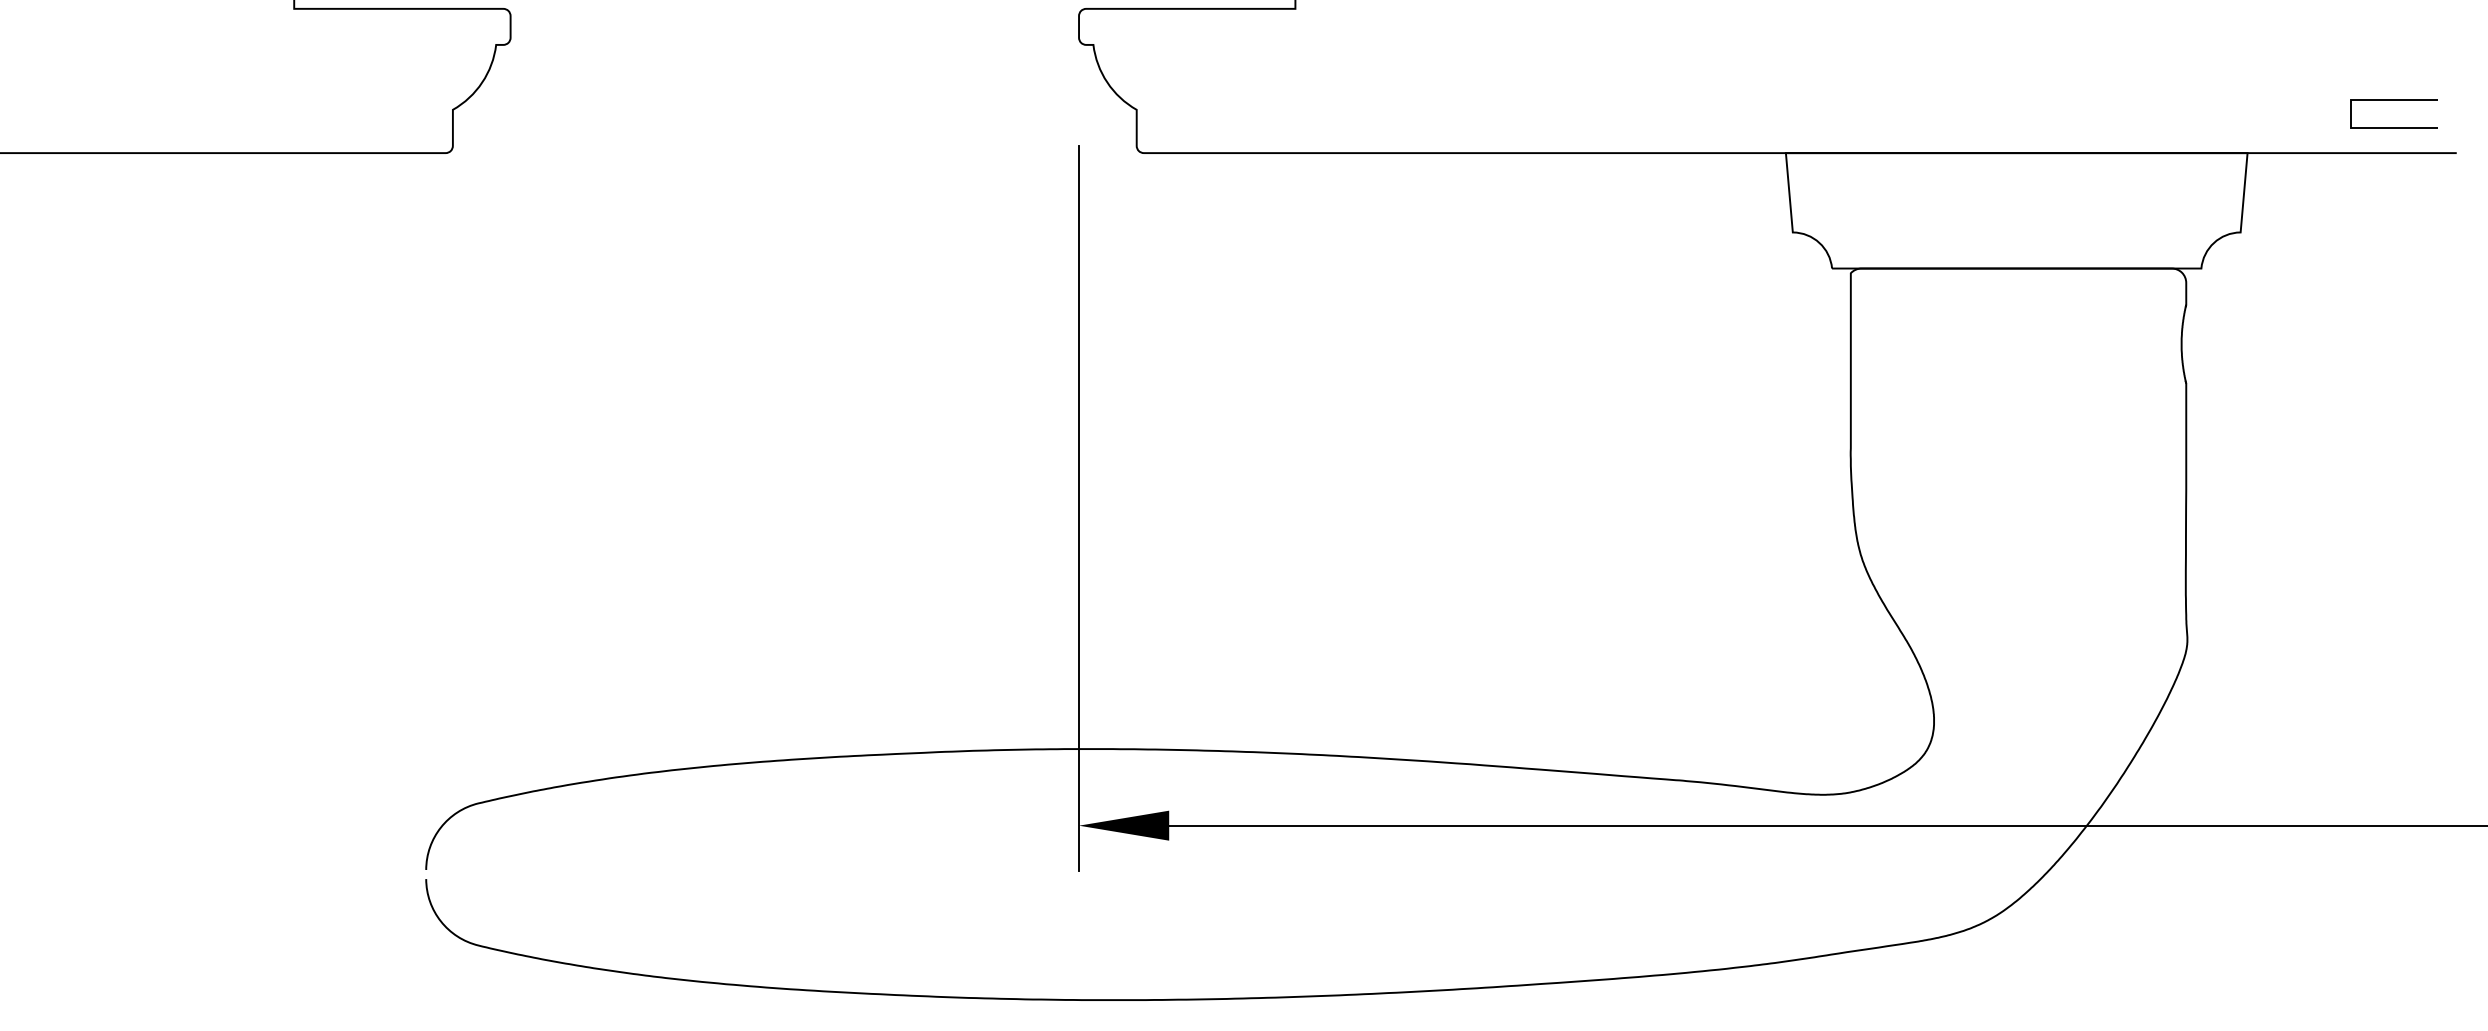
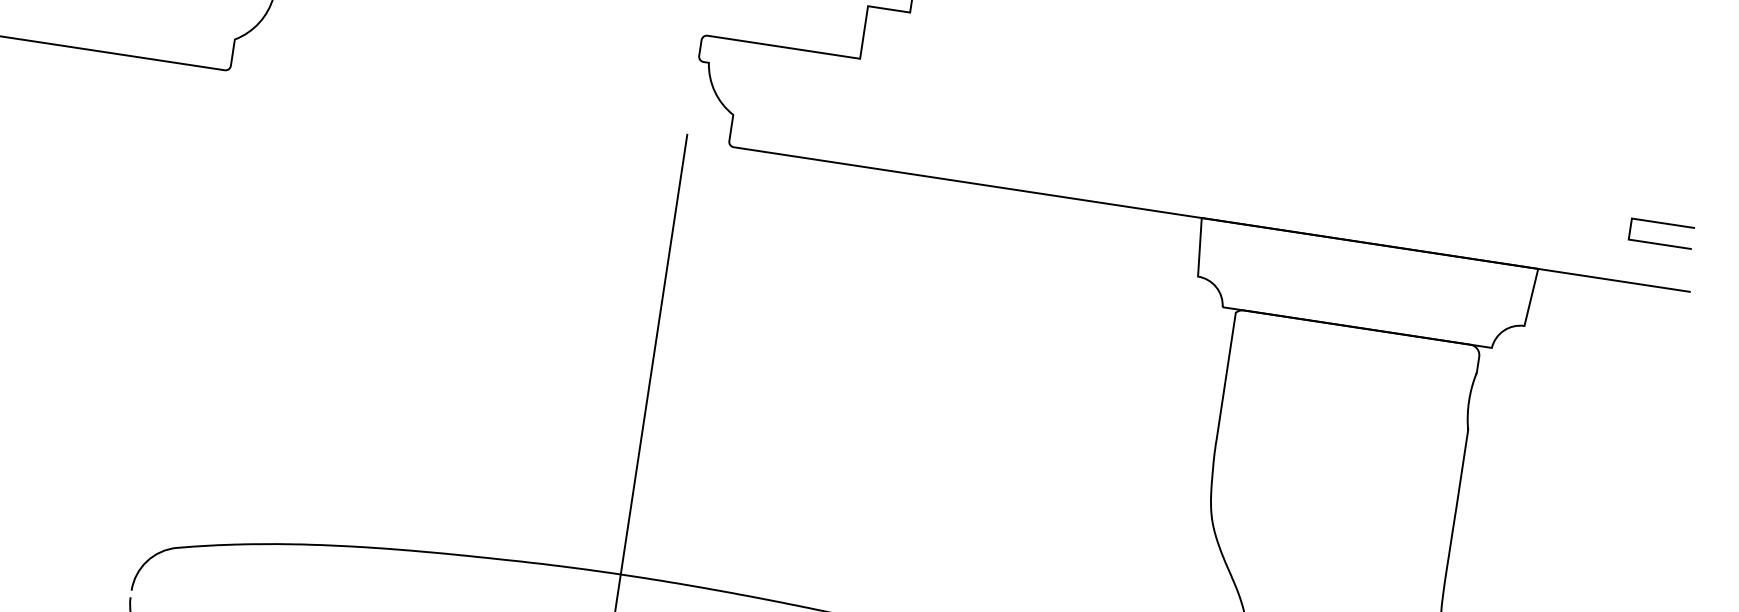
line: (2393, 100) -> (1662, 223), moved

